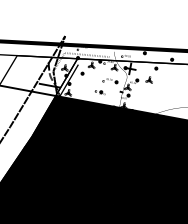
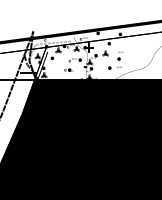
part: (160, 90) -> (115, 60), added

